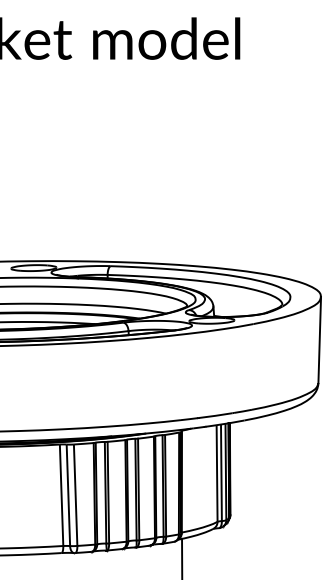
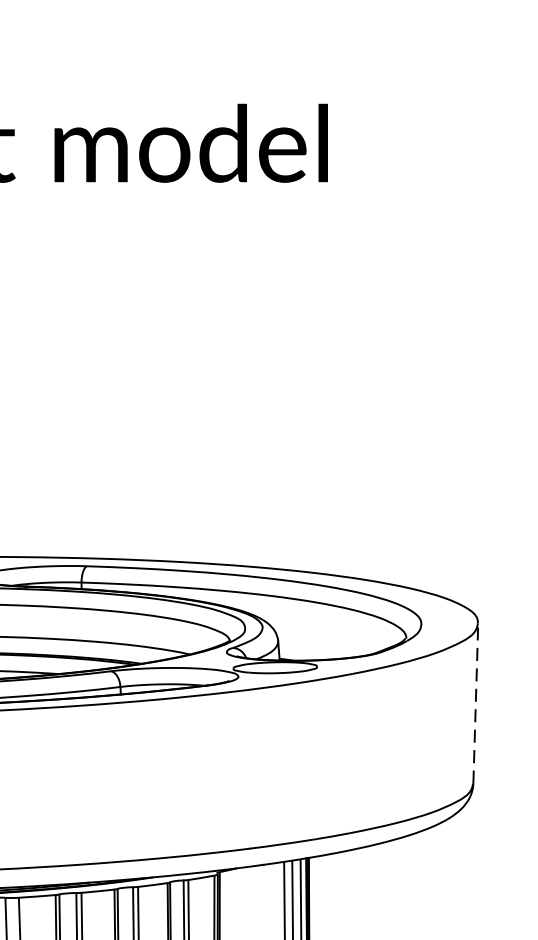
line: (319, 339) -> (475, 702), solid -> dashed

